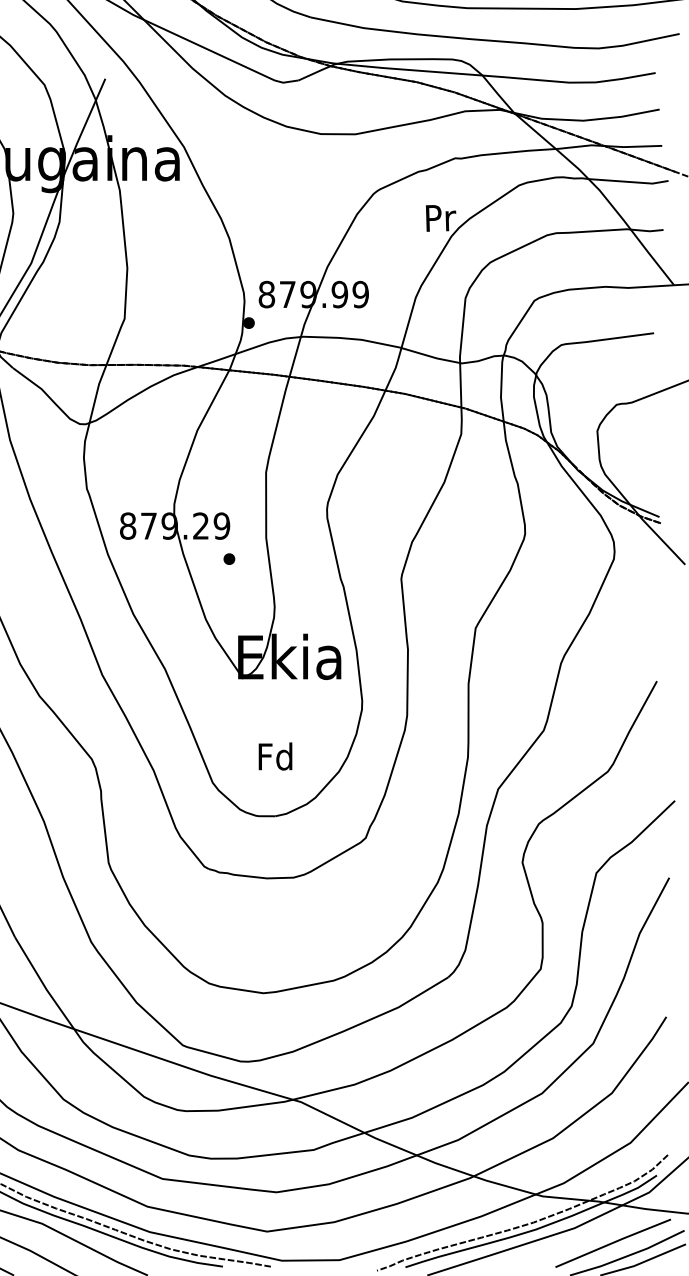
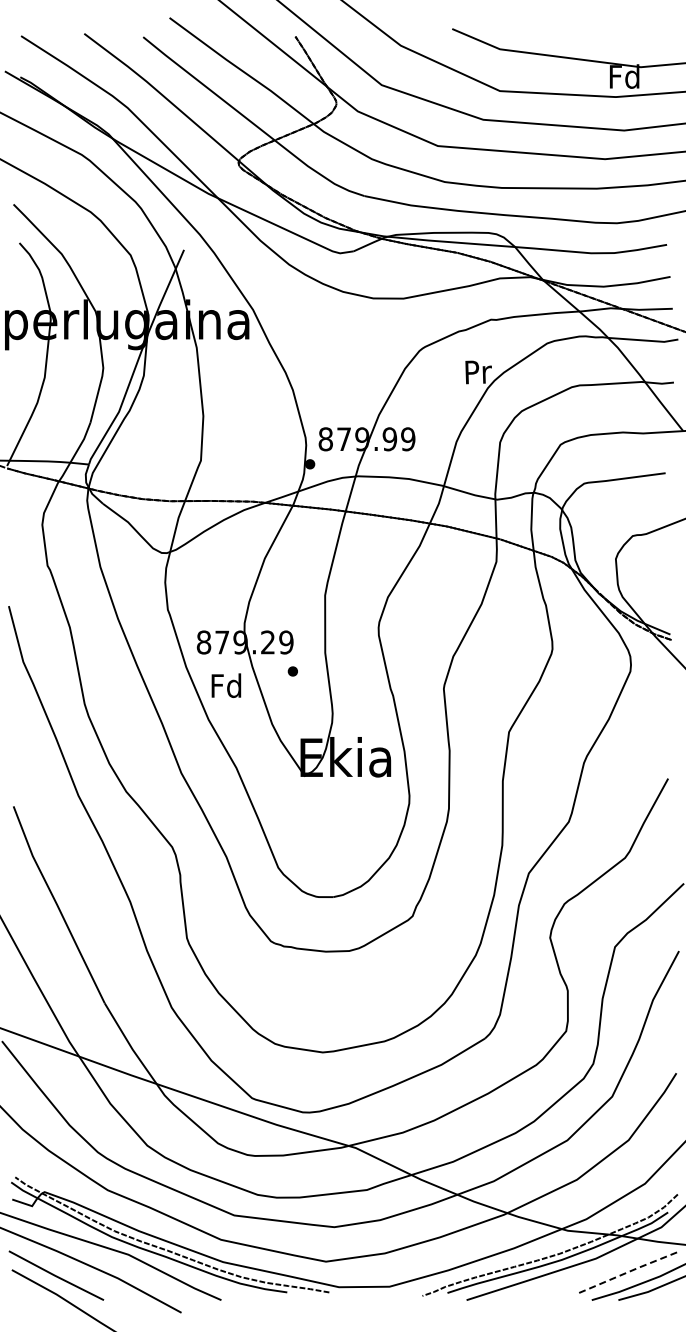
text: (275, 756) -> (226, 685), moved
line: (614, 1242) -> (630, 1271), solid -> dashed

